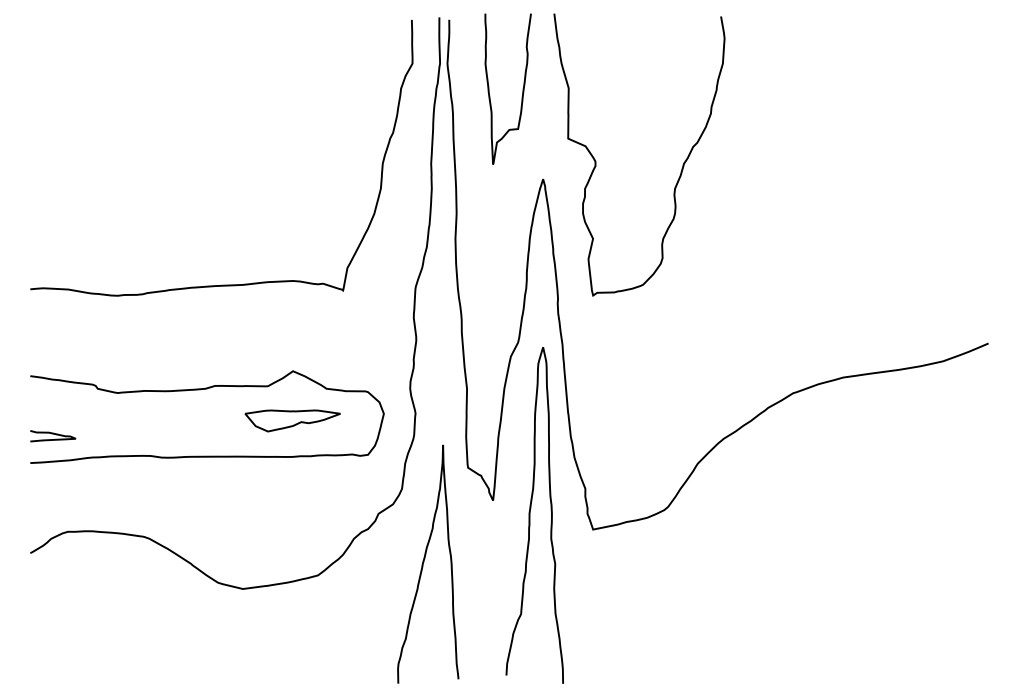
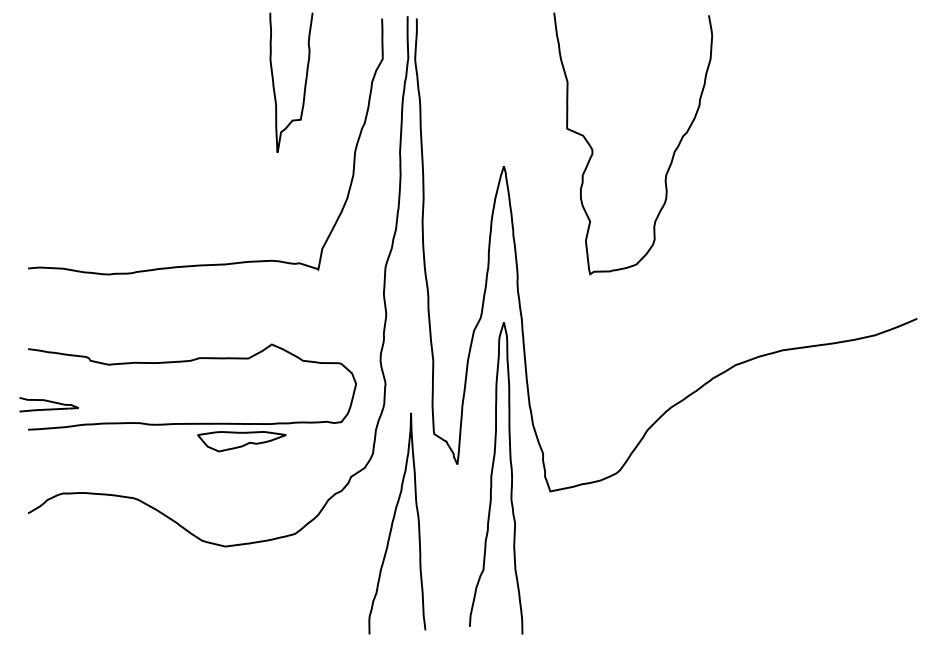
curve: (522, 88) -> (304, 82), moved
curve: (596, 161) -> (593, 149), moved
part: (292, 420) -> (241, 441), moved
part: (53, 436) -> (49, 405), size x1.4

